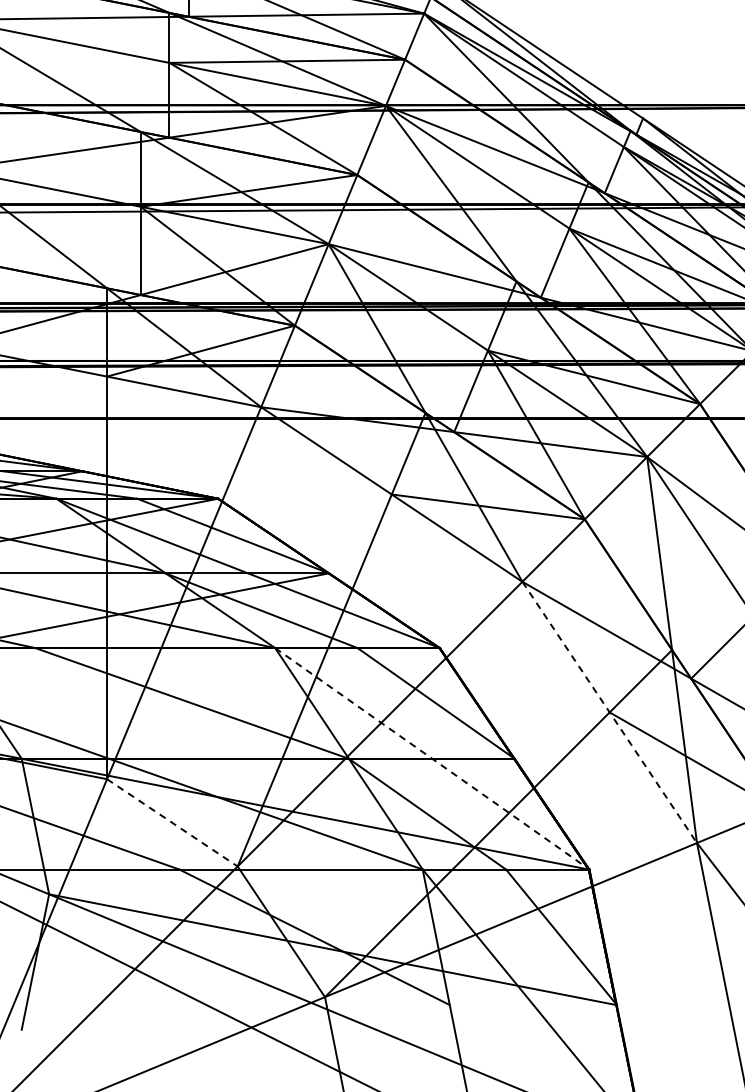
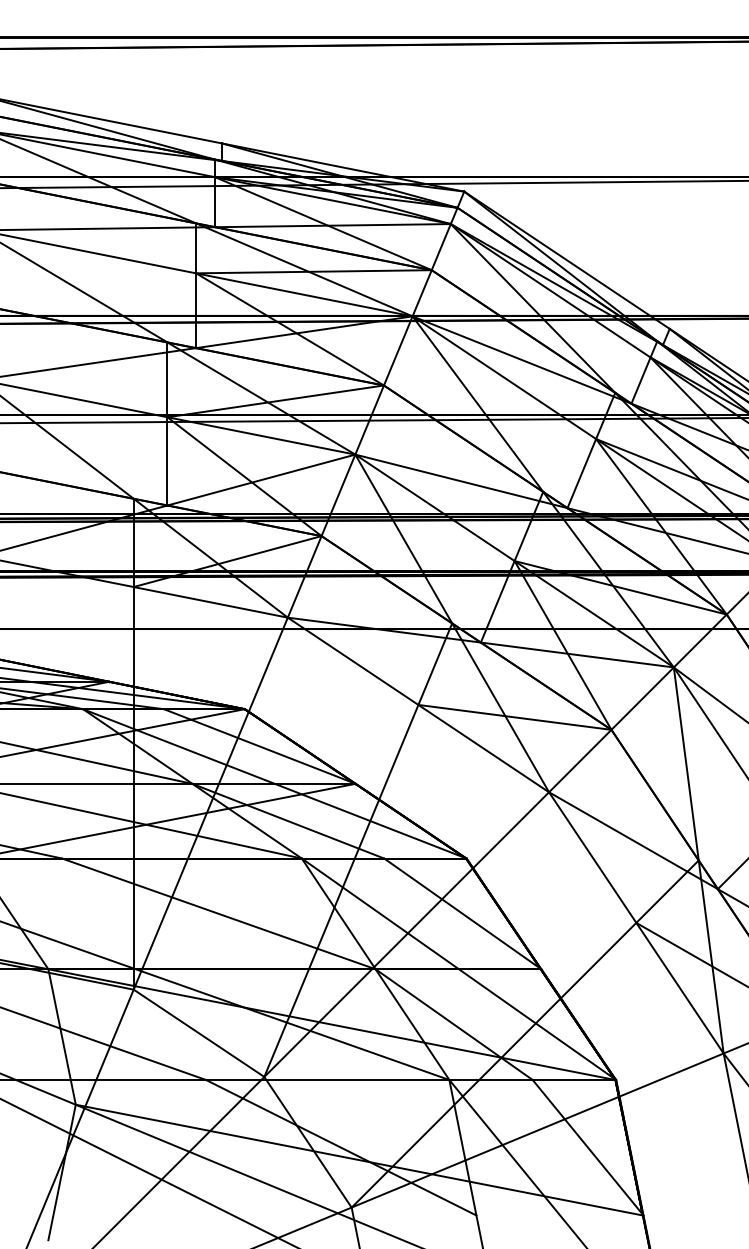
line: (609, 713) -> (636, 923), dashed -> solid
line: (432, 759) -> (459, 969), dashed -> solid
line: (172, 823) -> (199, 1033), dashed -> solid

